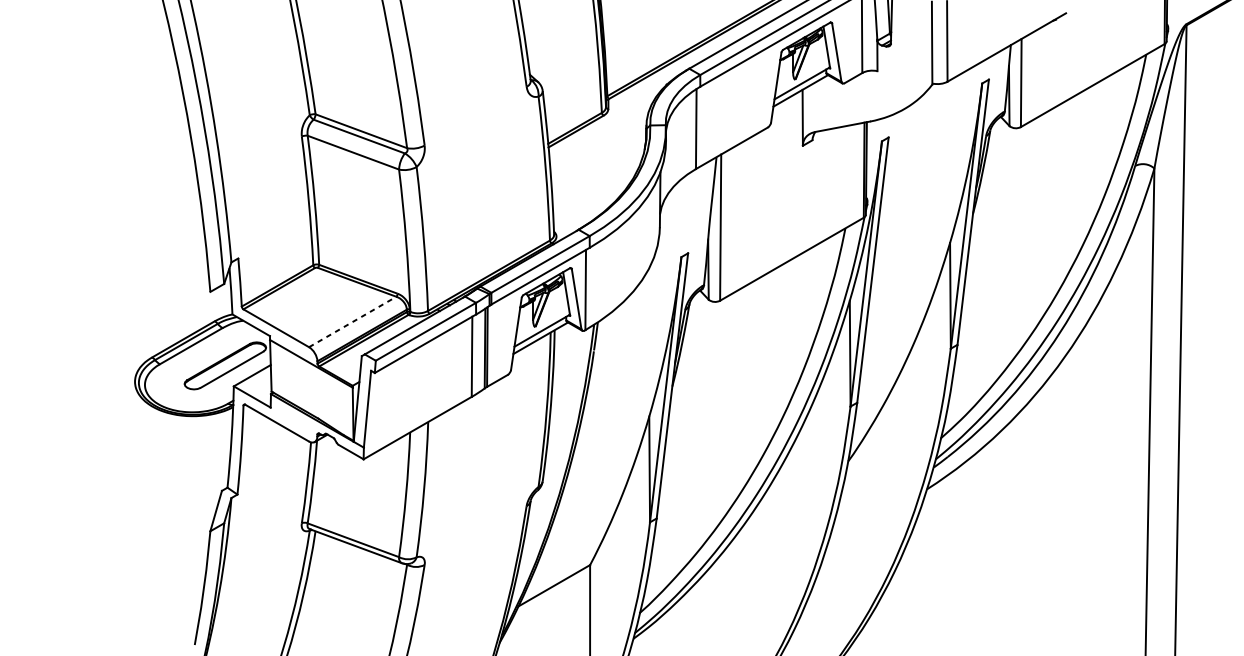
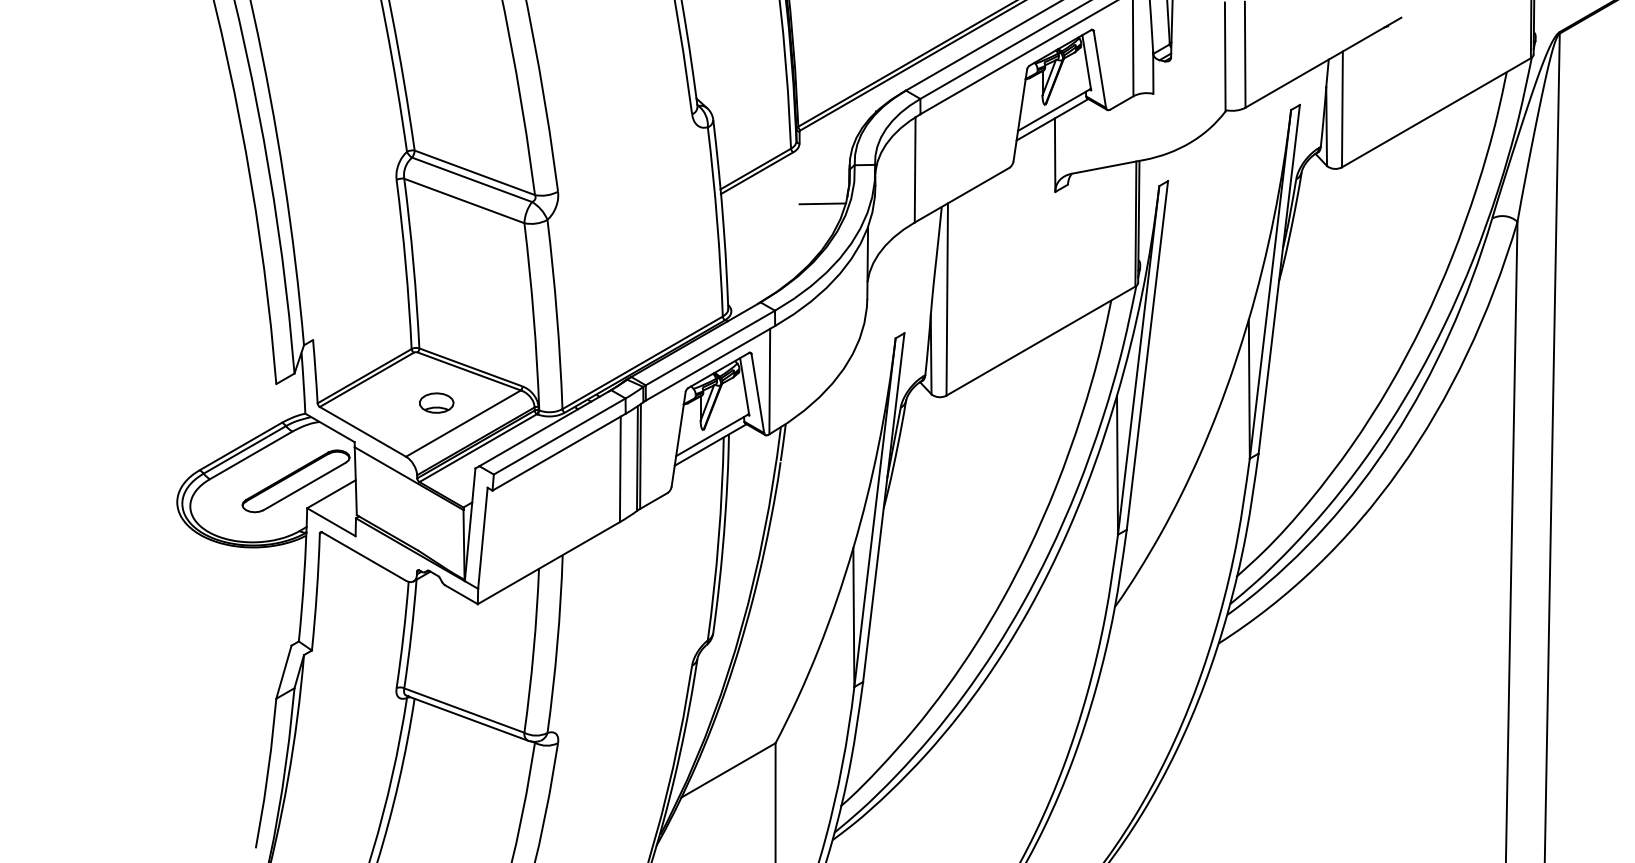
line: (625, 154) -> (822, 203), added
part: (332, 305) -> (436, 402), added
line: (352, 321) -> (463, 423), dashed -> solid

